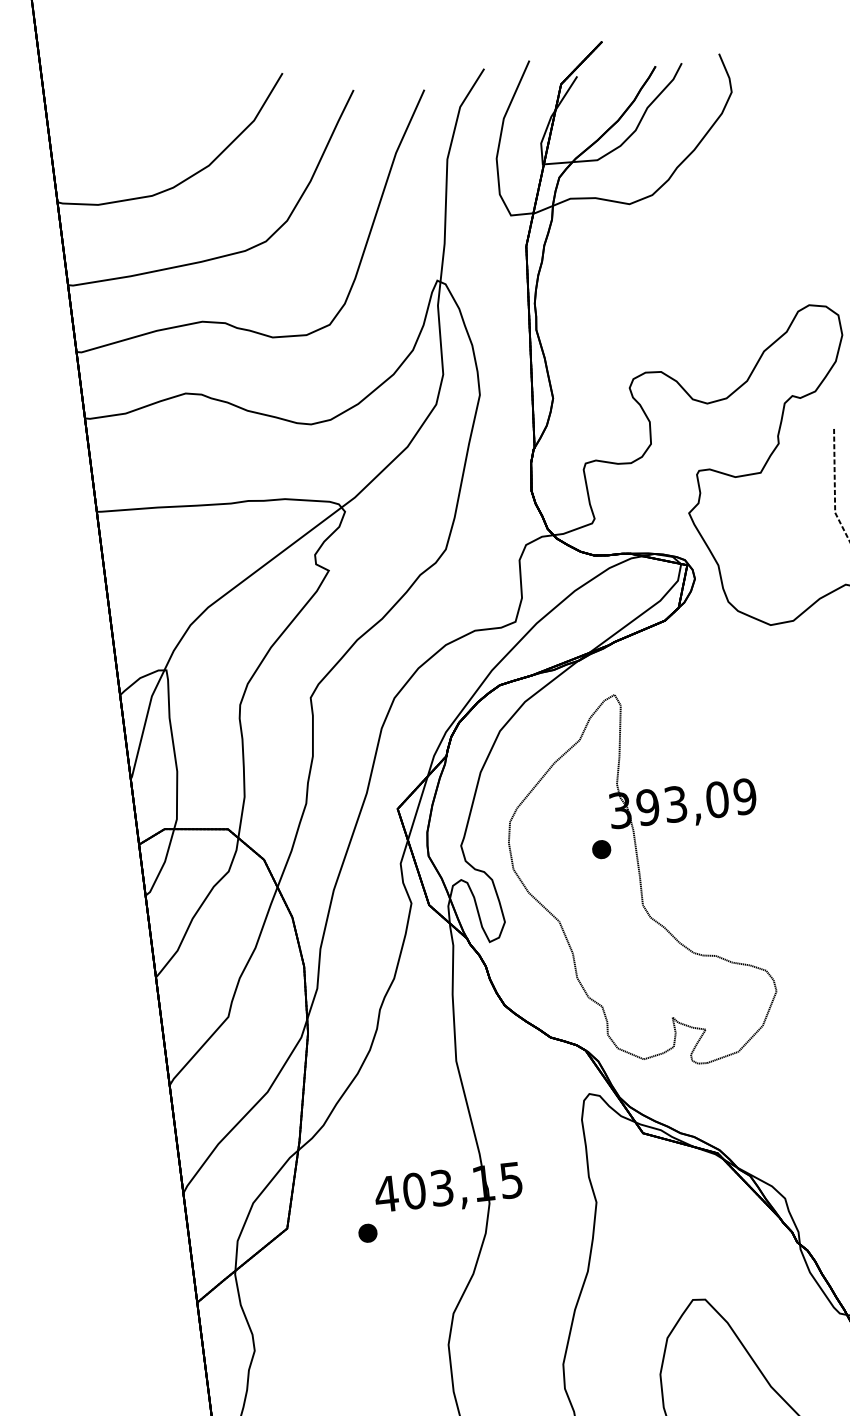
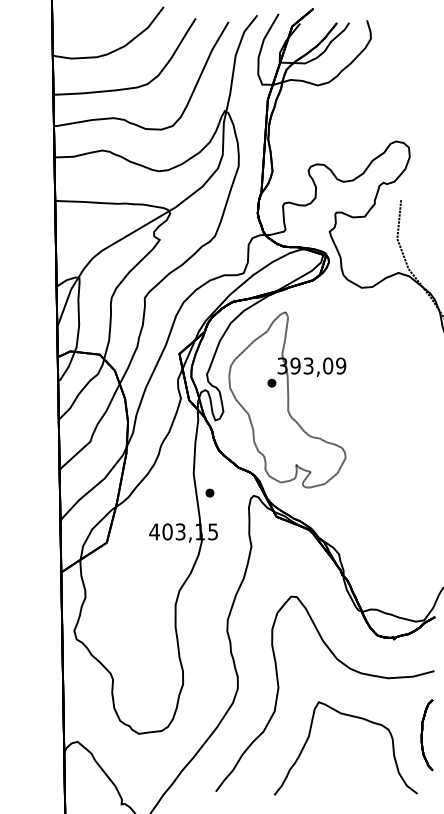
part: (366, 1232) -> (209, 492), moved

